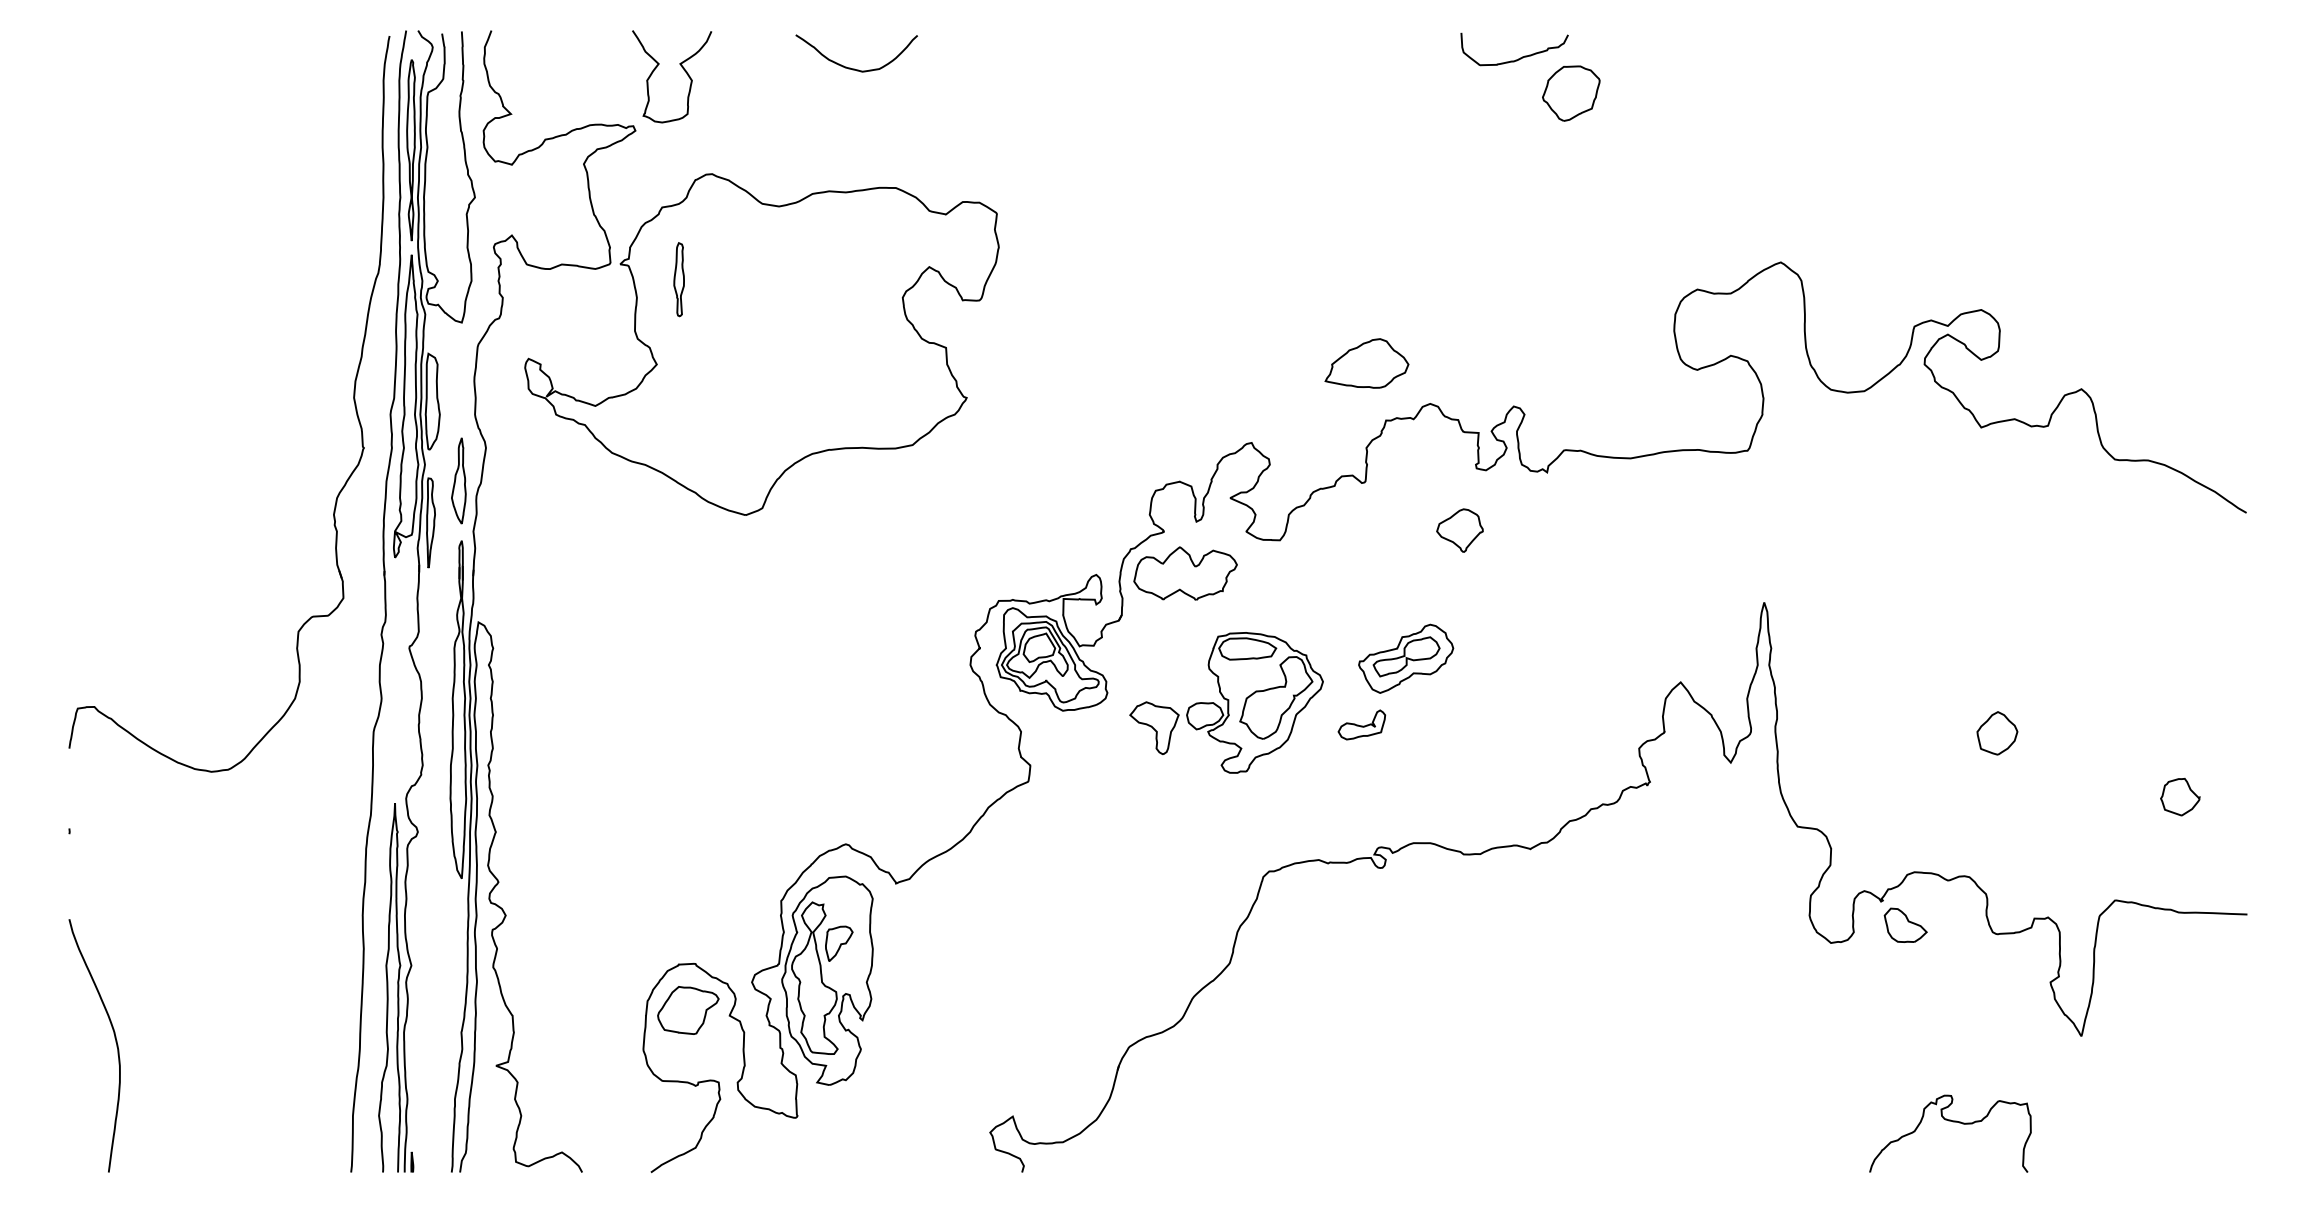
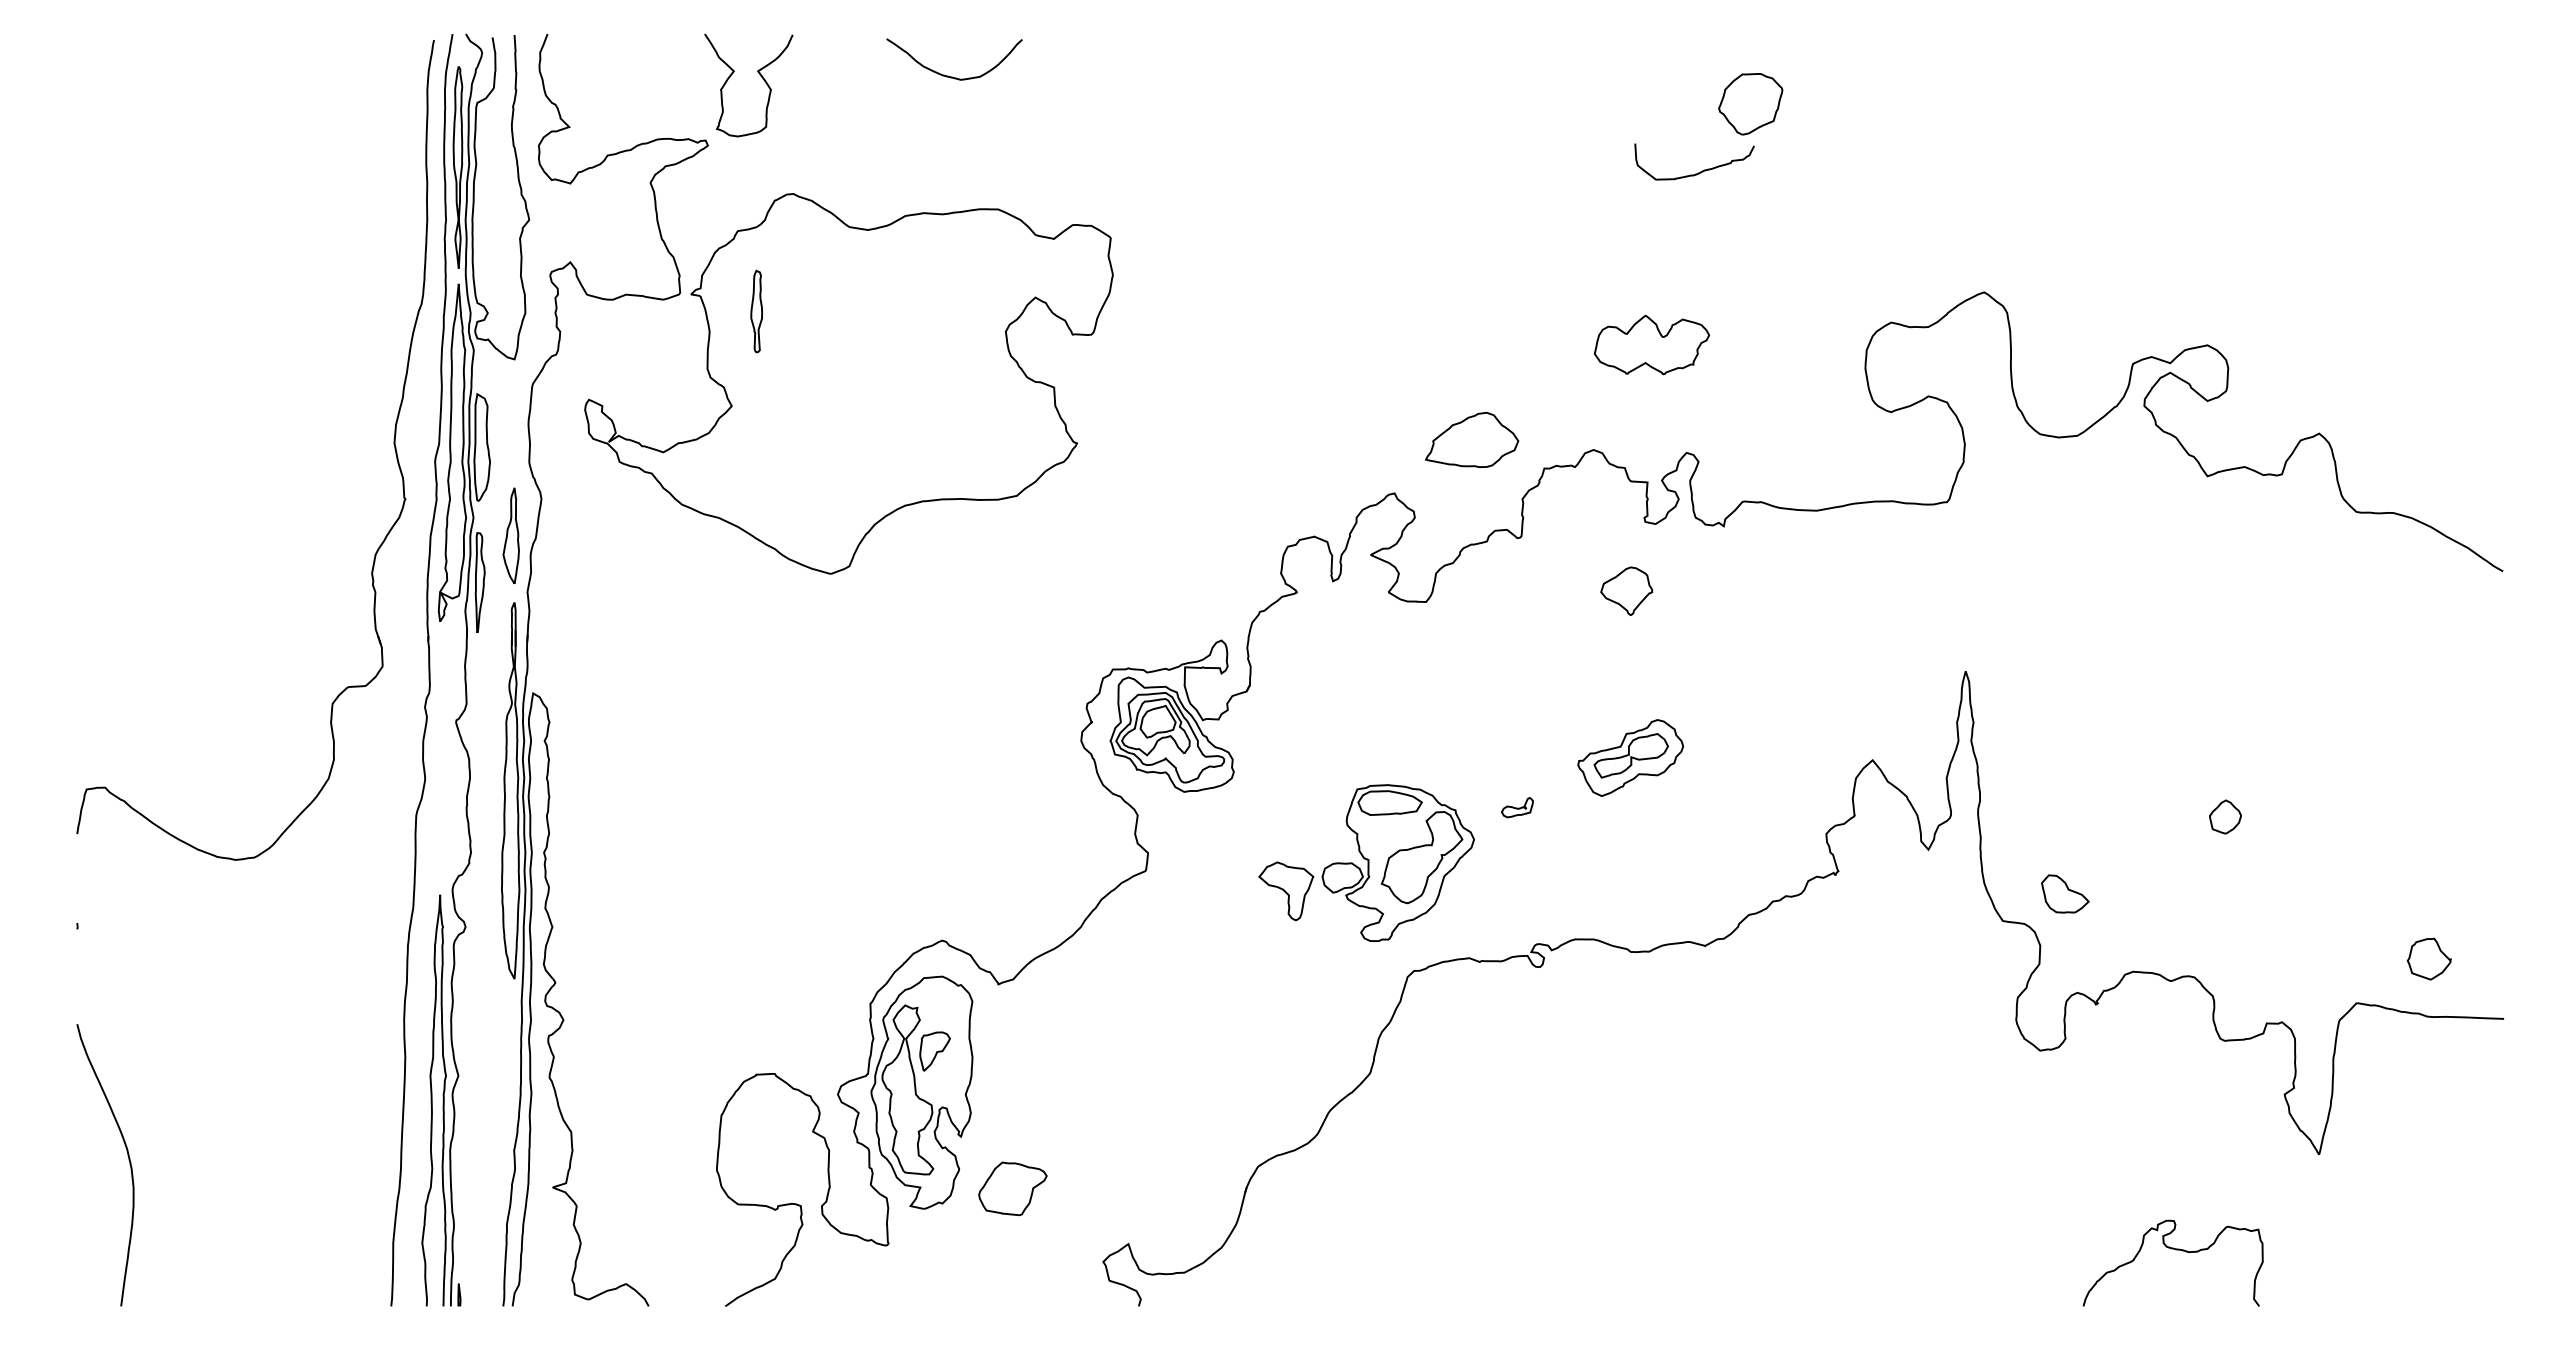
curve: (1519, 57) -> (1700, 171), moved
part: (1367, 363) -> (1472, 439), moved
part: (1186, 573) -> (1652, 344), moved
part: (1405, 658) -> (1630, 757), moved
part: (1226, 702) -> (1366, 862), moved
part: (1361, 724) -> (1517, 807), size x0.6
part: (1997, 732) -> (2225, 816), size x0.7
part: (2179, 796) -> (2428, 958), moved
part: (1905, 924) -> (2065, 893), moved
part: (687, 1010) -> (1012, 1188), moved

